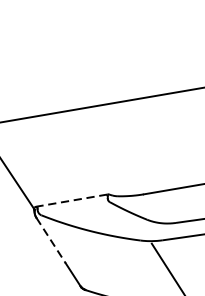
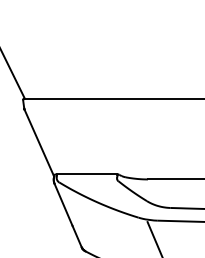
line: (71, 200) -> (86, 174), dashed -> solid
line: (50, 240) -> (63, 204), dashed -> solid

